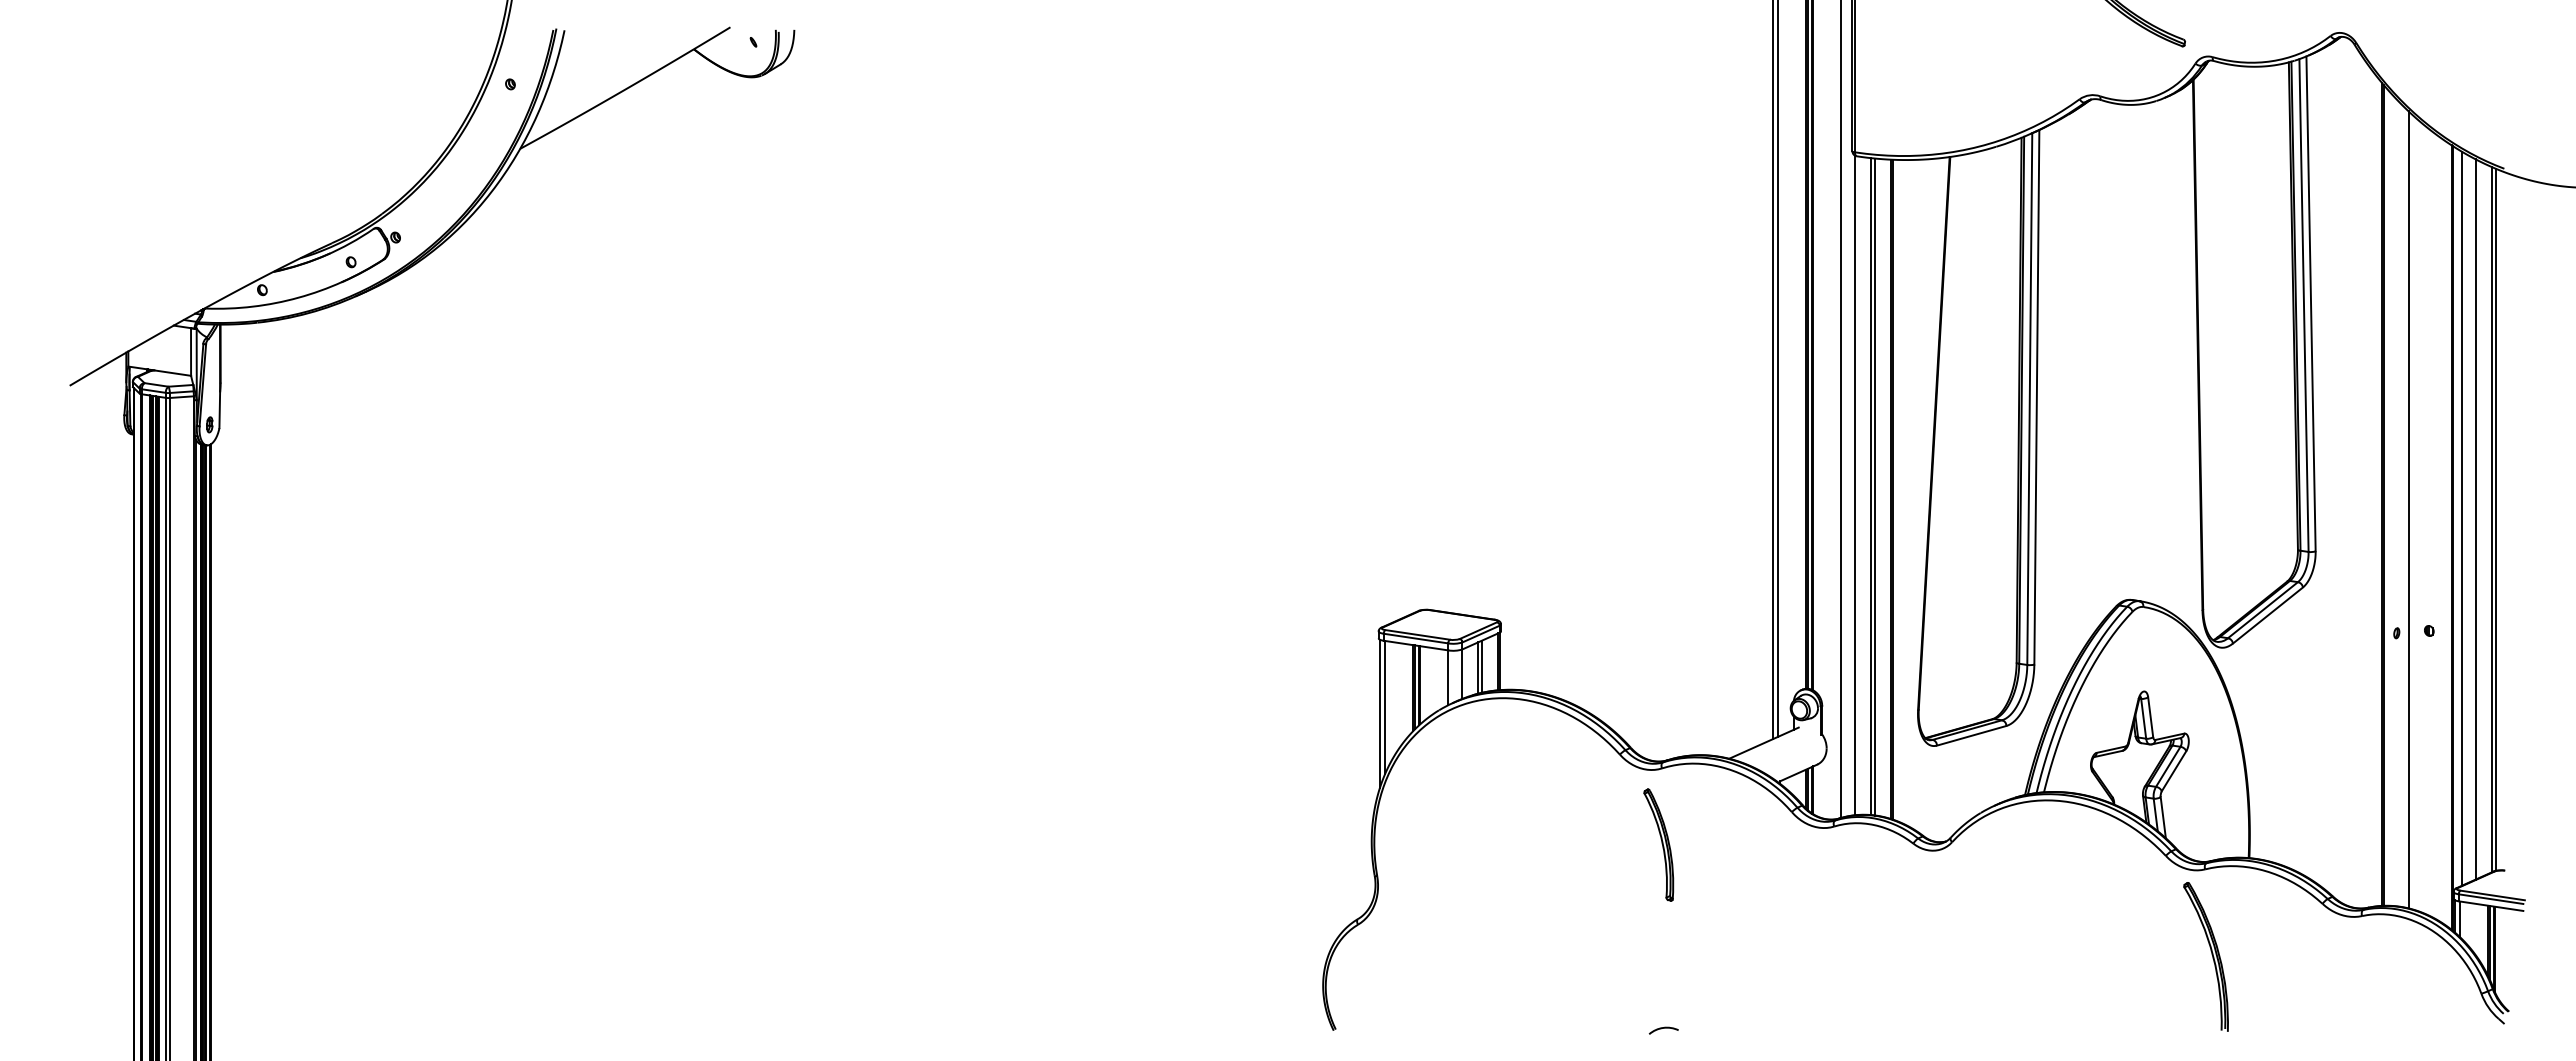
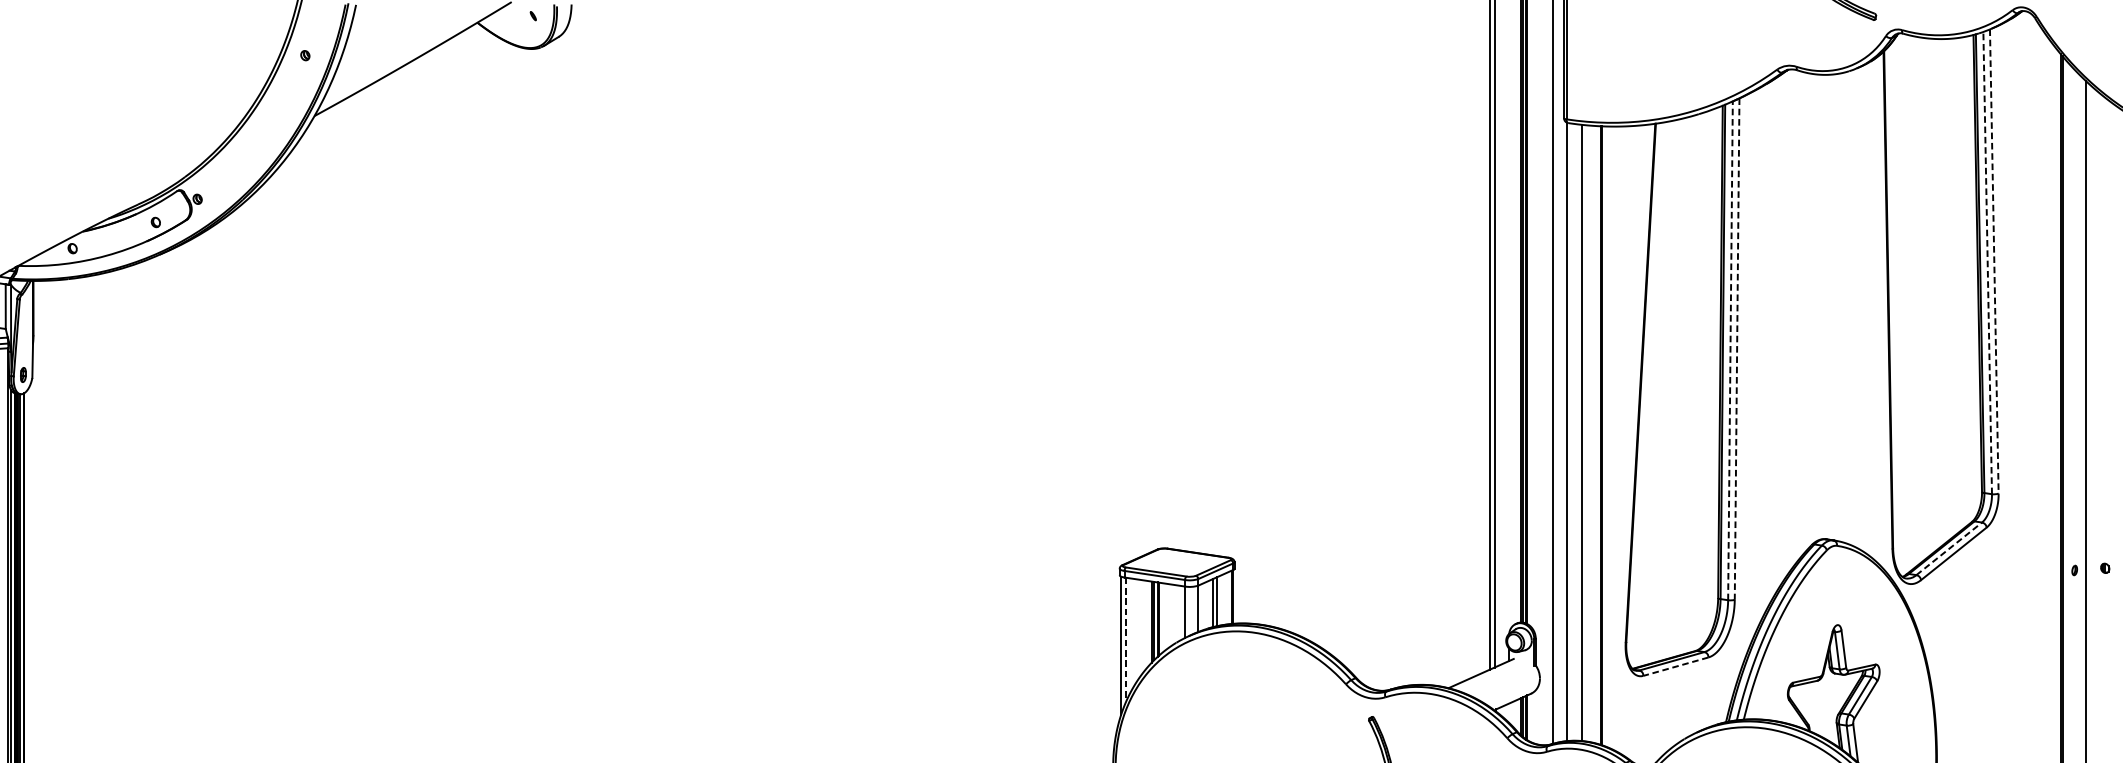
line: (2311, 304) -> (1994, 262), solid -> dashed
line: (2303, 305) -> (1987, 263), solid -> dashed
line: (2036, 397) -> (1736, 349), solid -> dashed
line: (2029, 399) -> (1730, 351), solid -> dashed
line: (1875, 486) -> (1585, 432), removed
line: (2263, 610) -> (1949, 549), solid -> dashed
line: (1385, 707) -> (1126, 640), solid -> dashed
line: (1971, 735) -> (1675, 666), solid -> dashed

